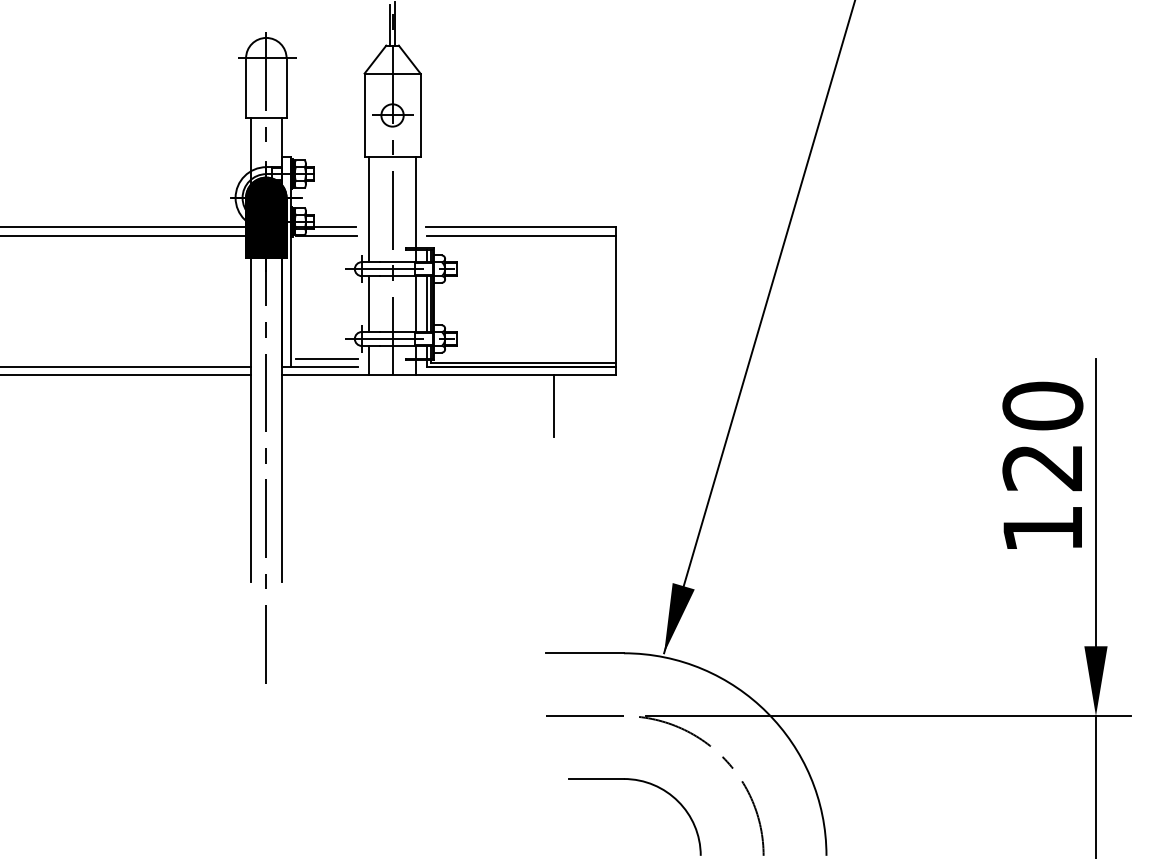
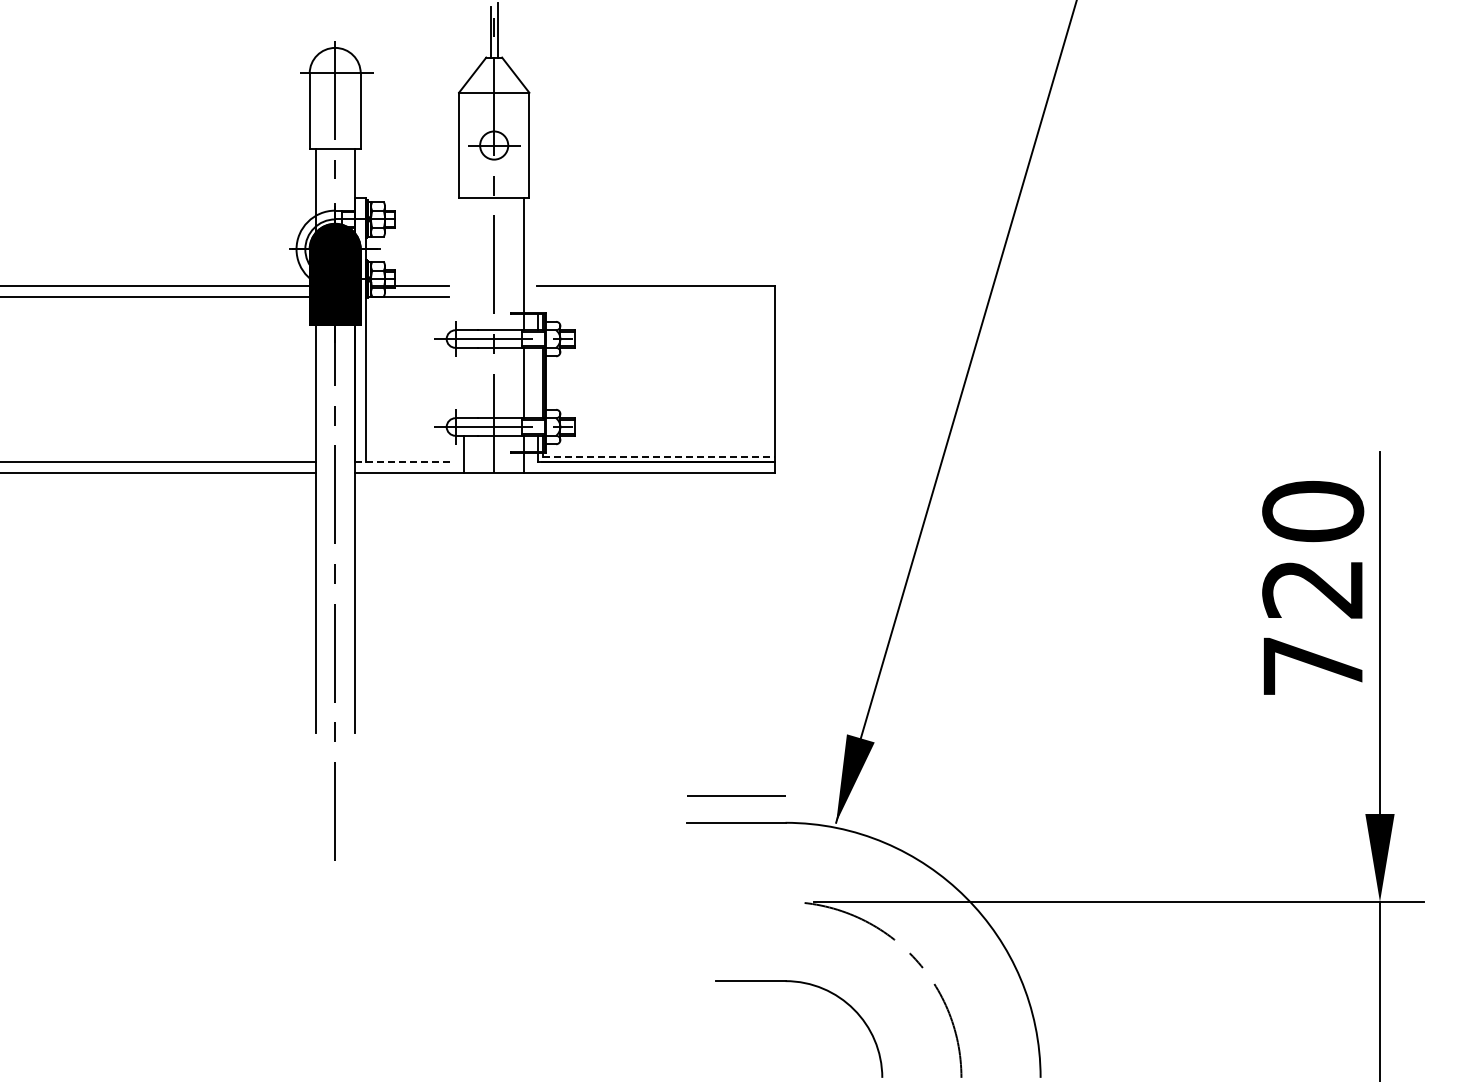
line: (368, 209) -> (464, 264), removed
line: (521, 235) -> (656, 296), removed
line: (368, 303) -> (464, 382), removed
line: (426, 303) -> (537, 382), removed
line: (326, 358) -> (411, 451), removed
line: (523, 362) -> (659, 456), solid -> dashed
line: (319, 367) -> (402, 462), solid -> dashed
line: (554, 406) -> (697, 511), removed
text: (1042, 528) -> (1312, 665), 120 -> 720
line: (584, 715) -> (736, 795), moved

